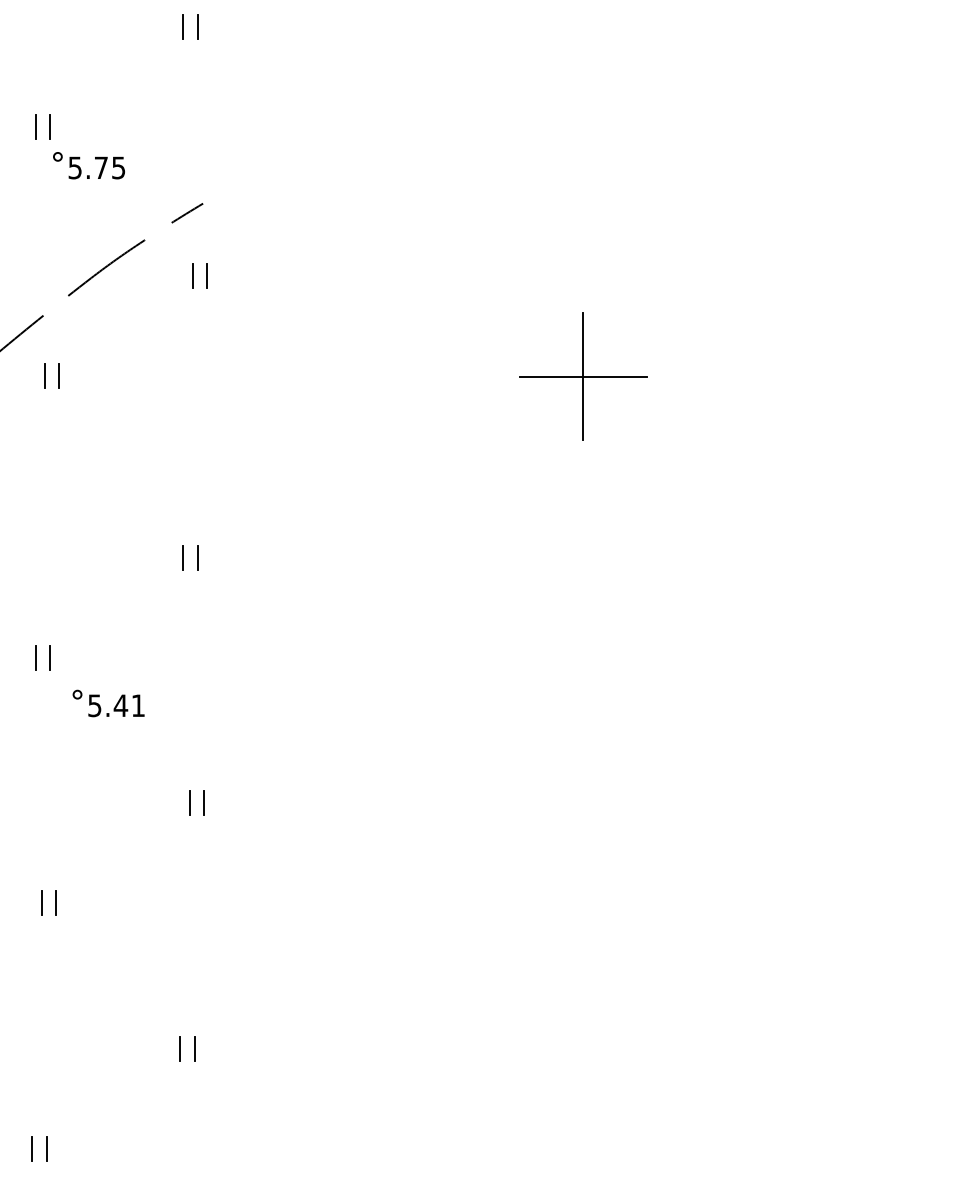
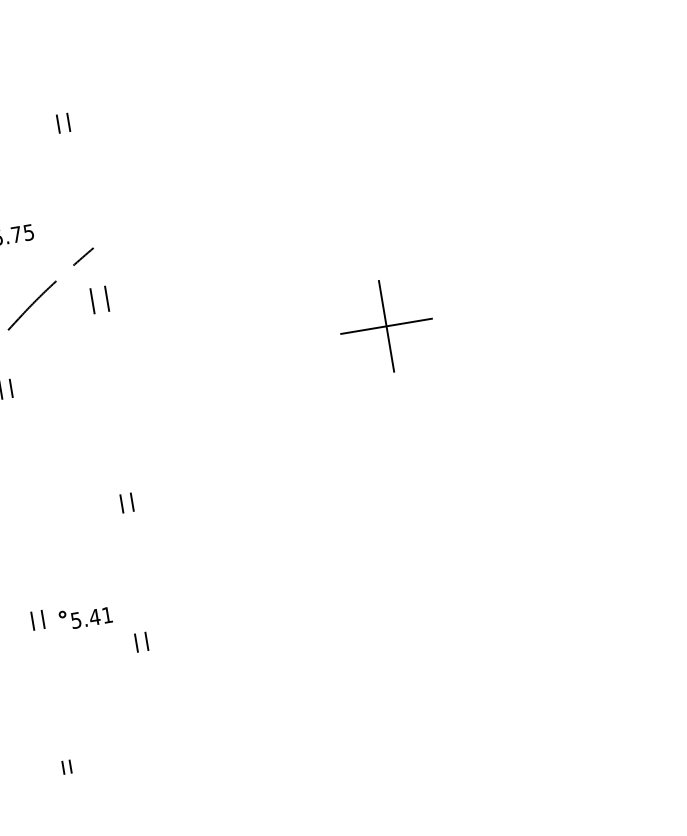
part: (199, 275) -> (99, 299), size x1.4
part: (42, 657) -> (37, 620), moved
part: (196, 802) -> (141, 641), moved
part: (48, 902) -> (66, 766), size x0.7

